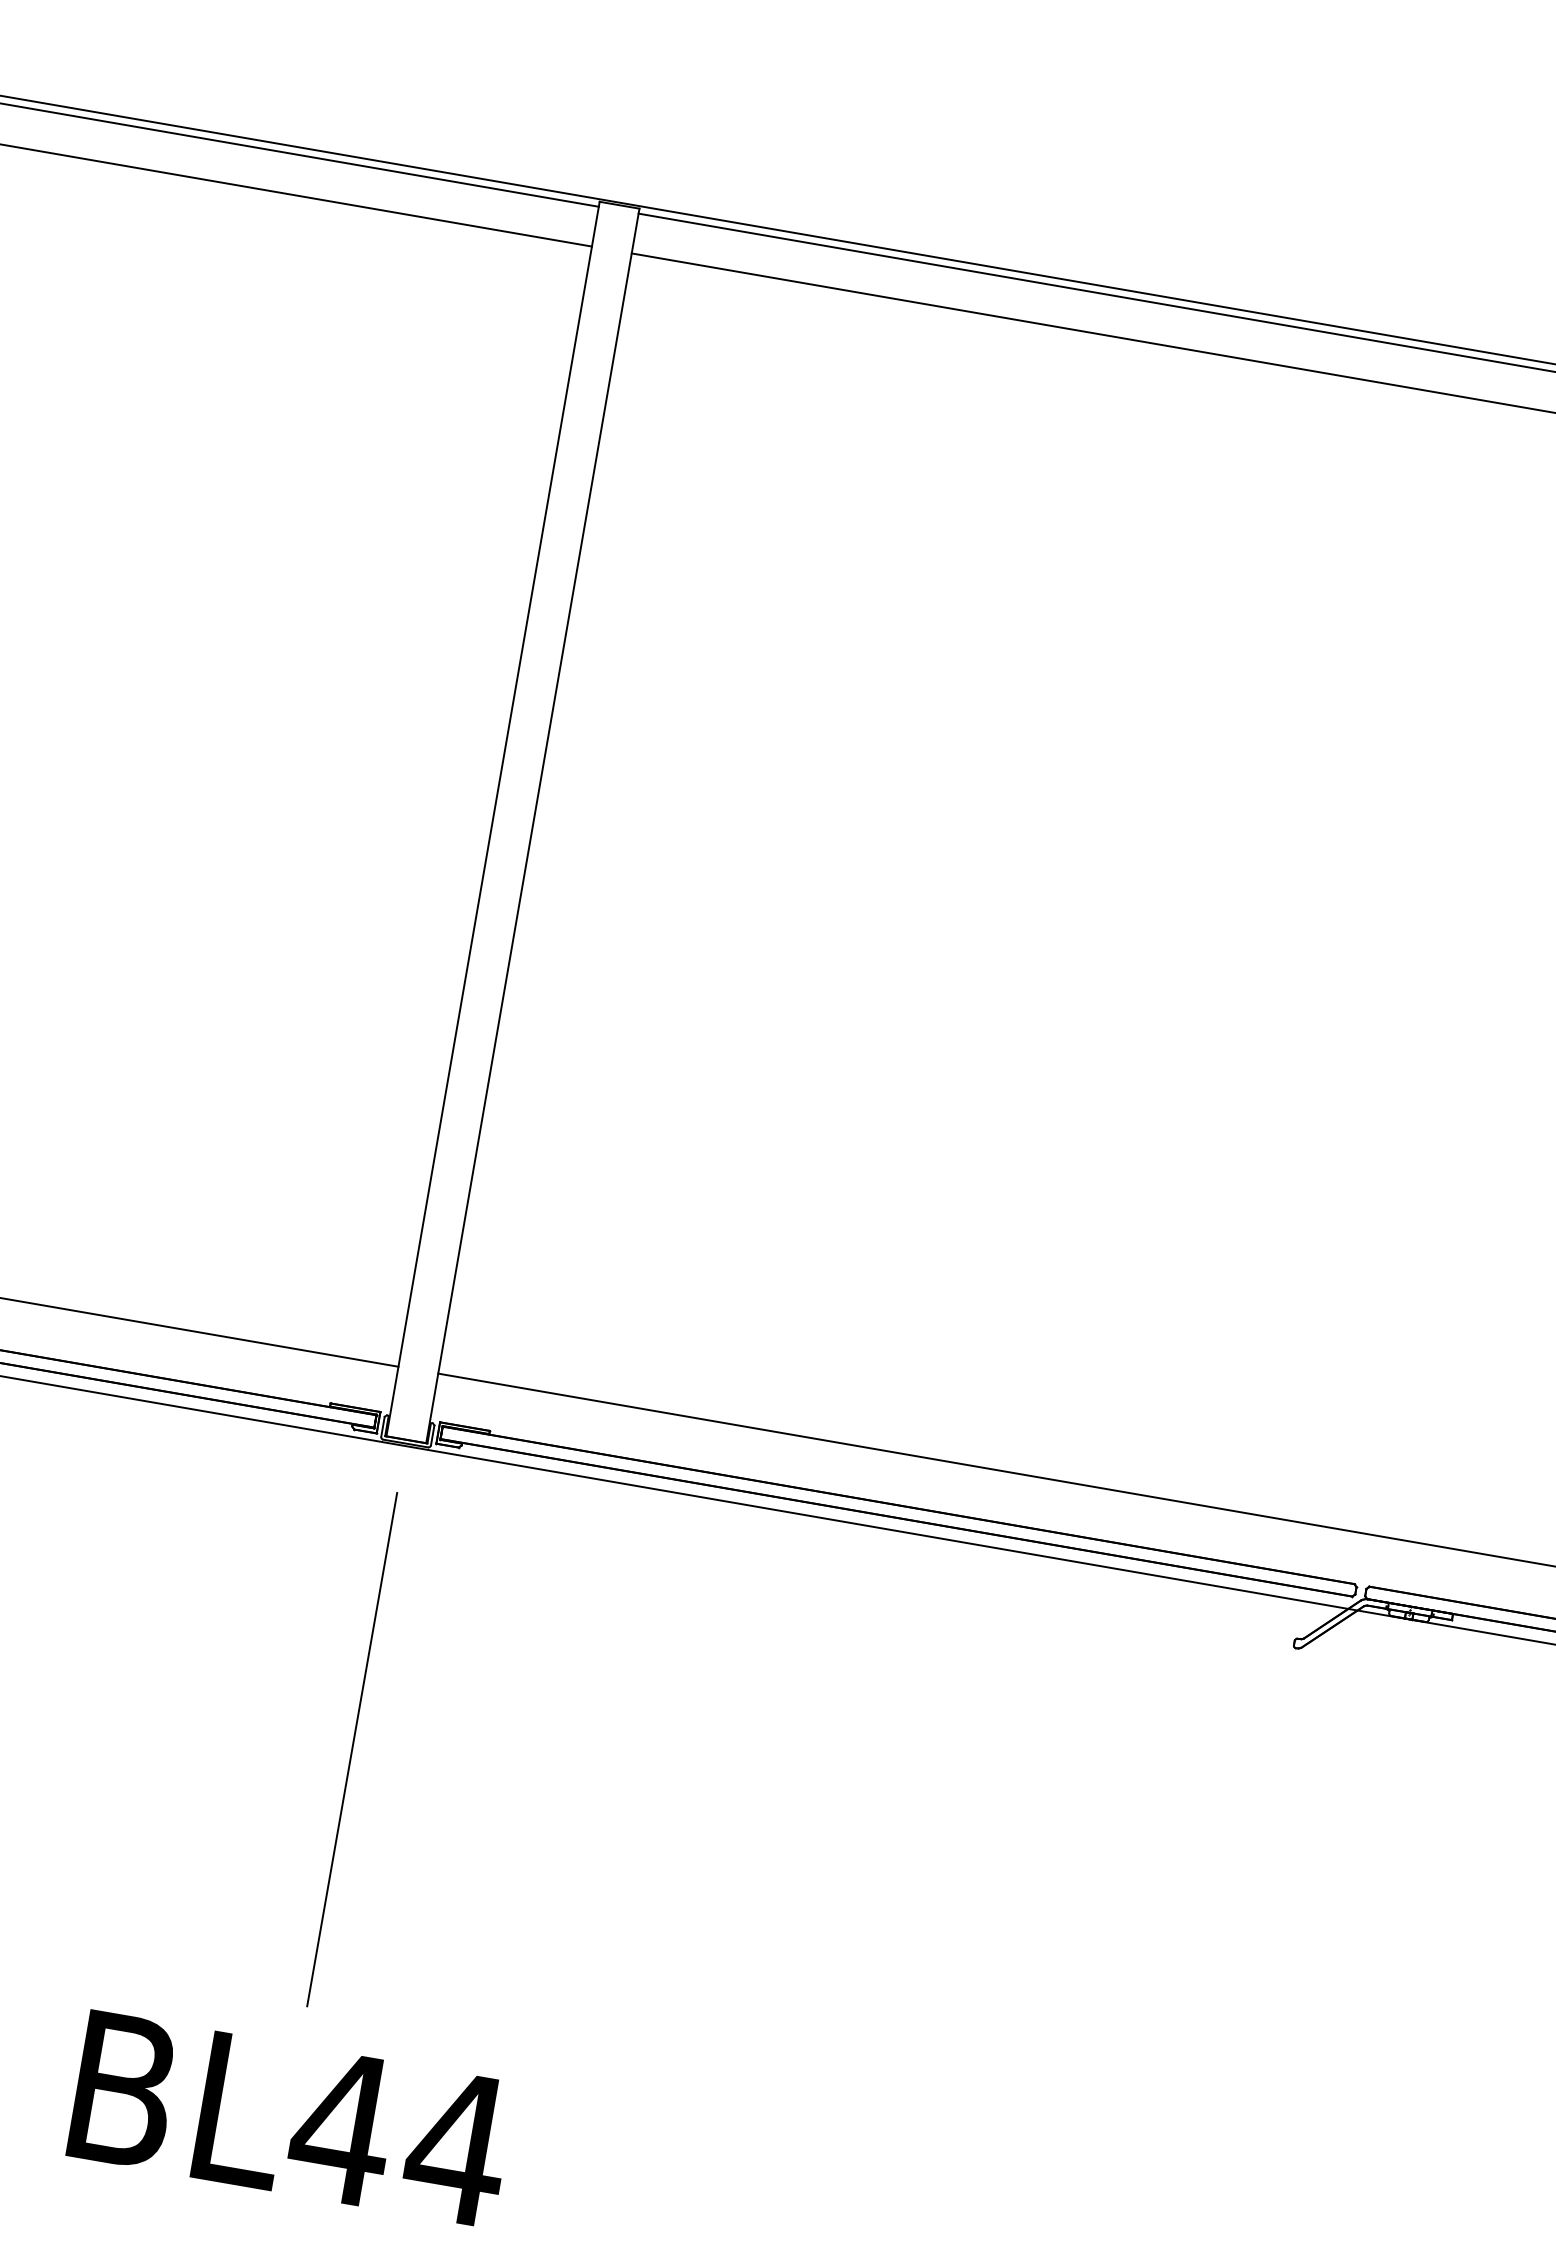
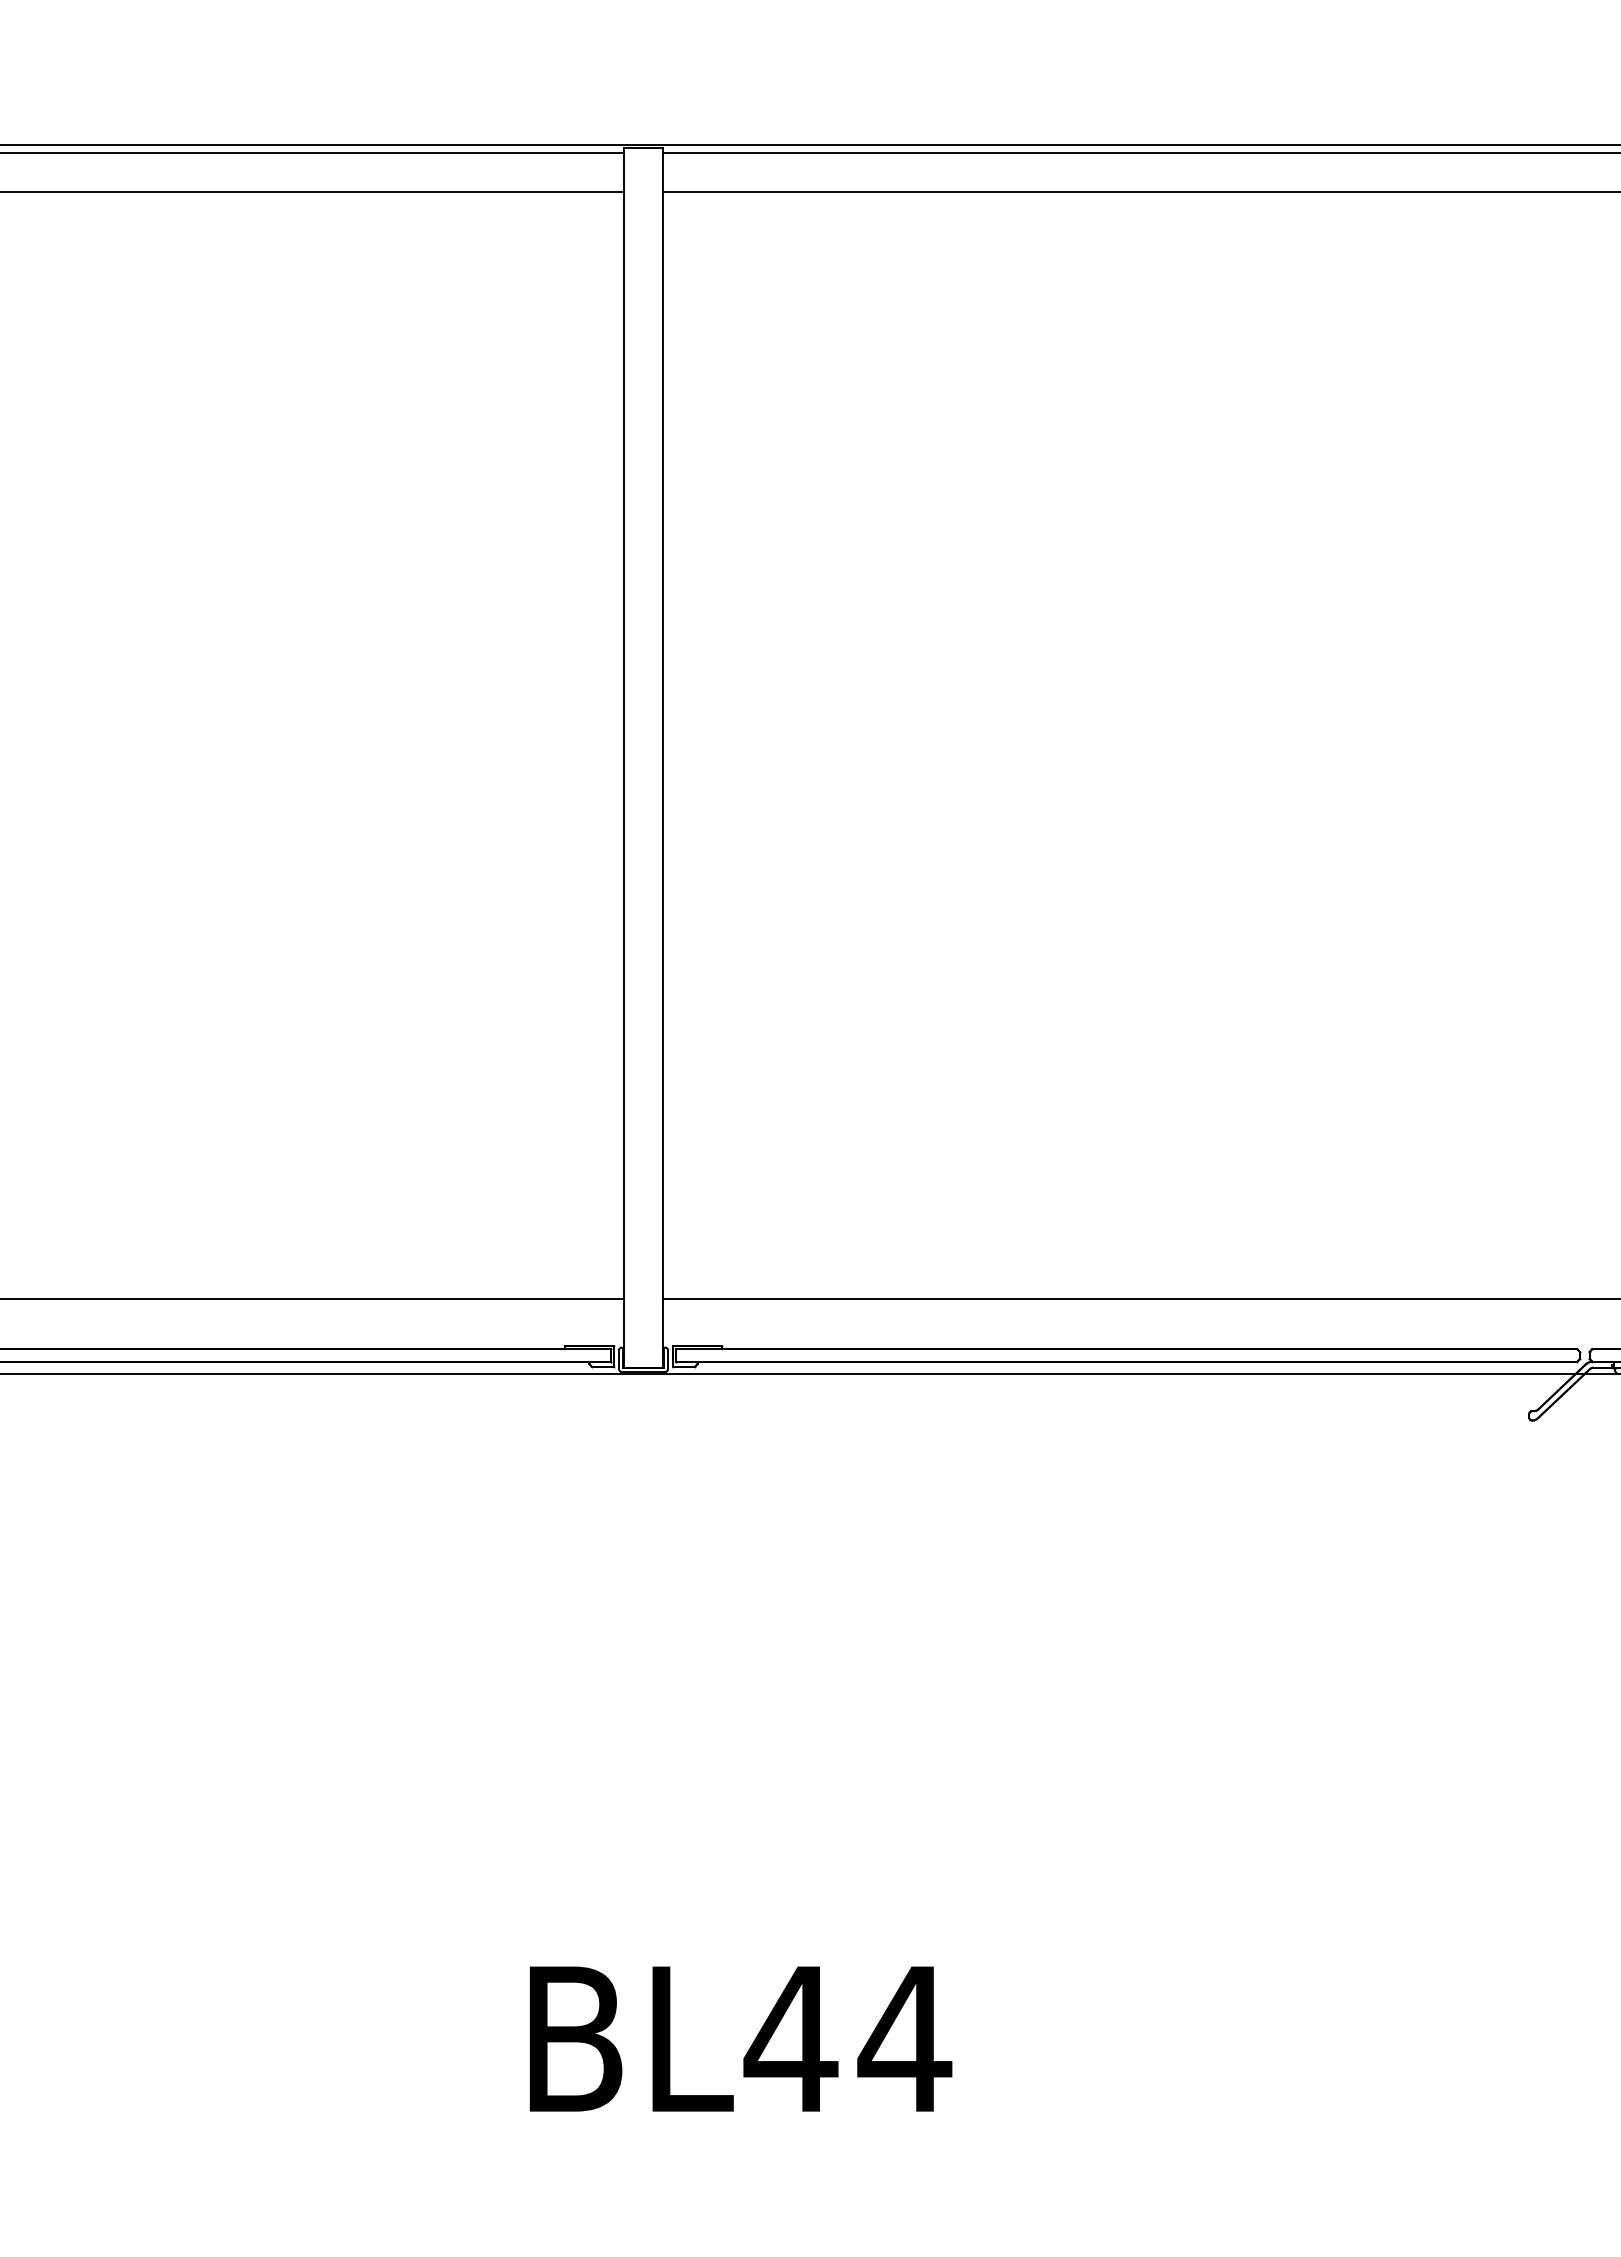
line: (351, 1749) -> (642, 1674), removed
text: (291, 2118) -> (740, 2038), moved

